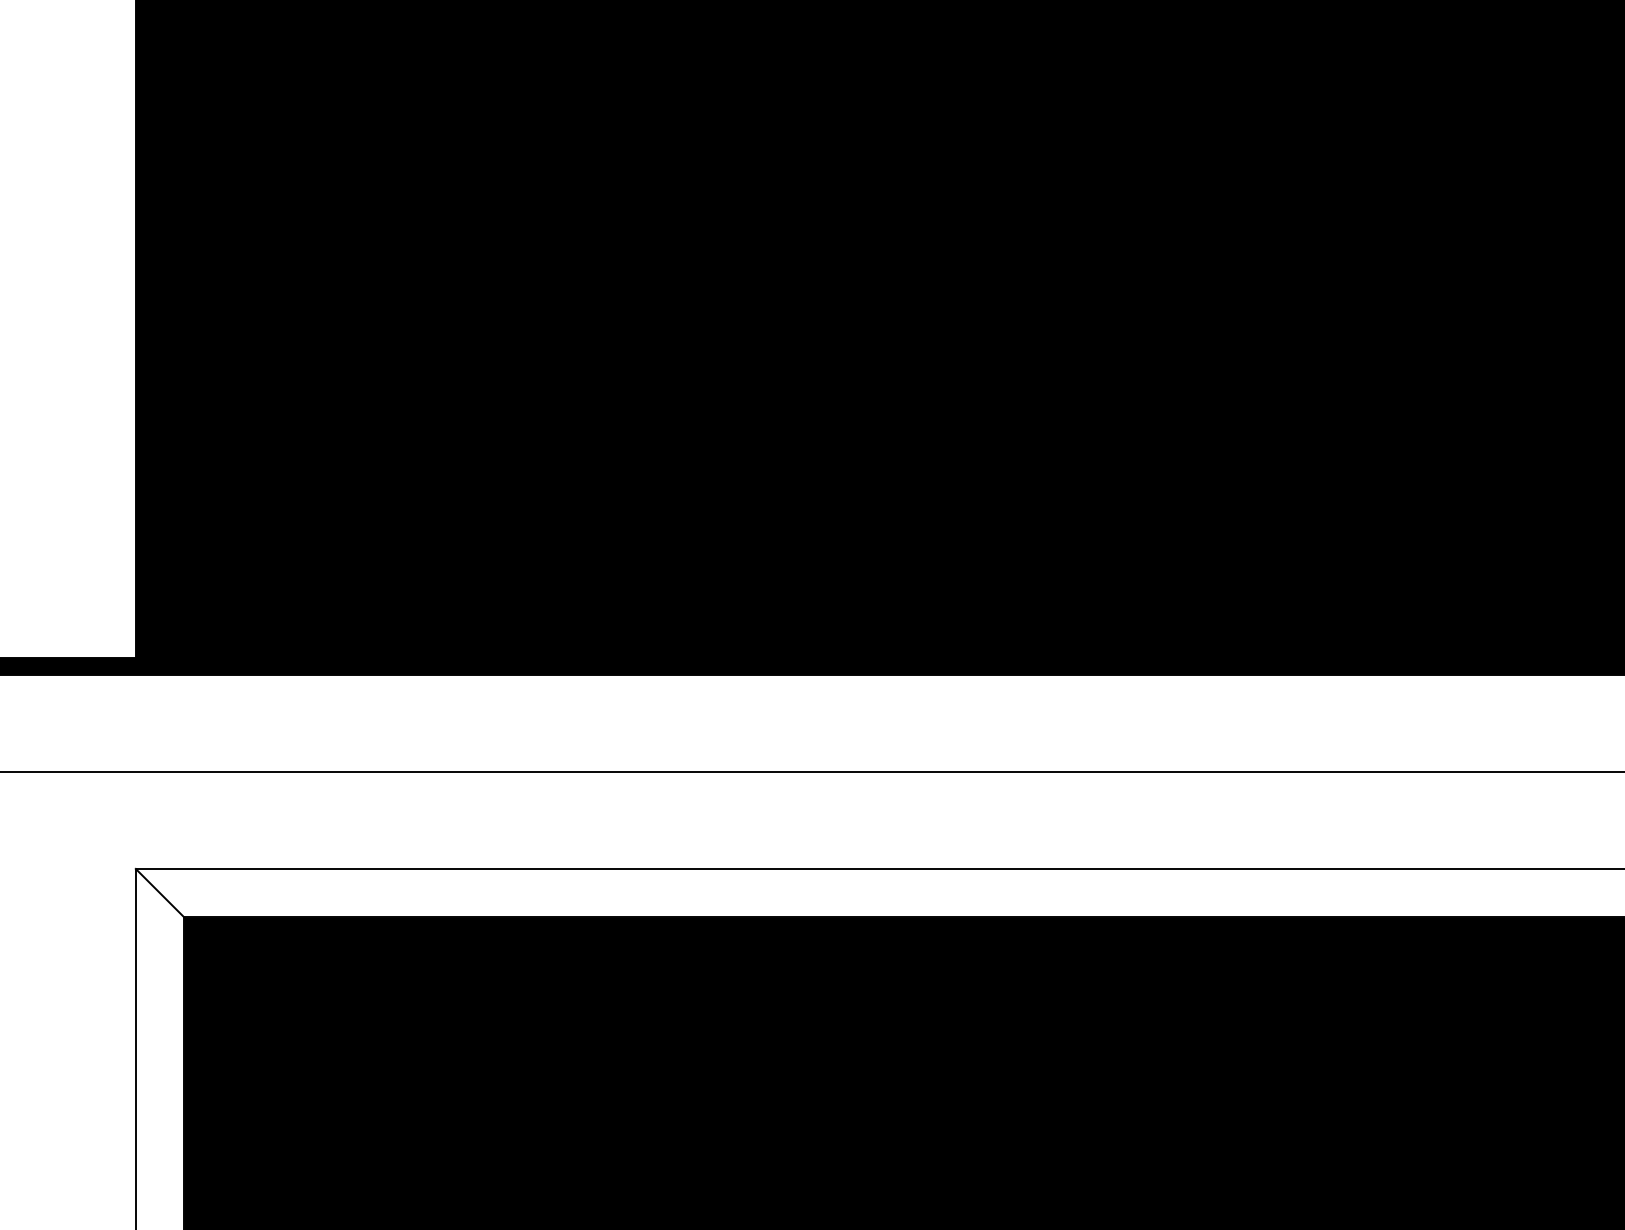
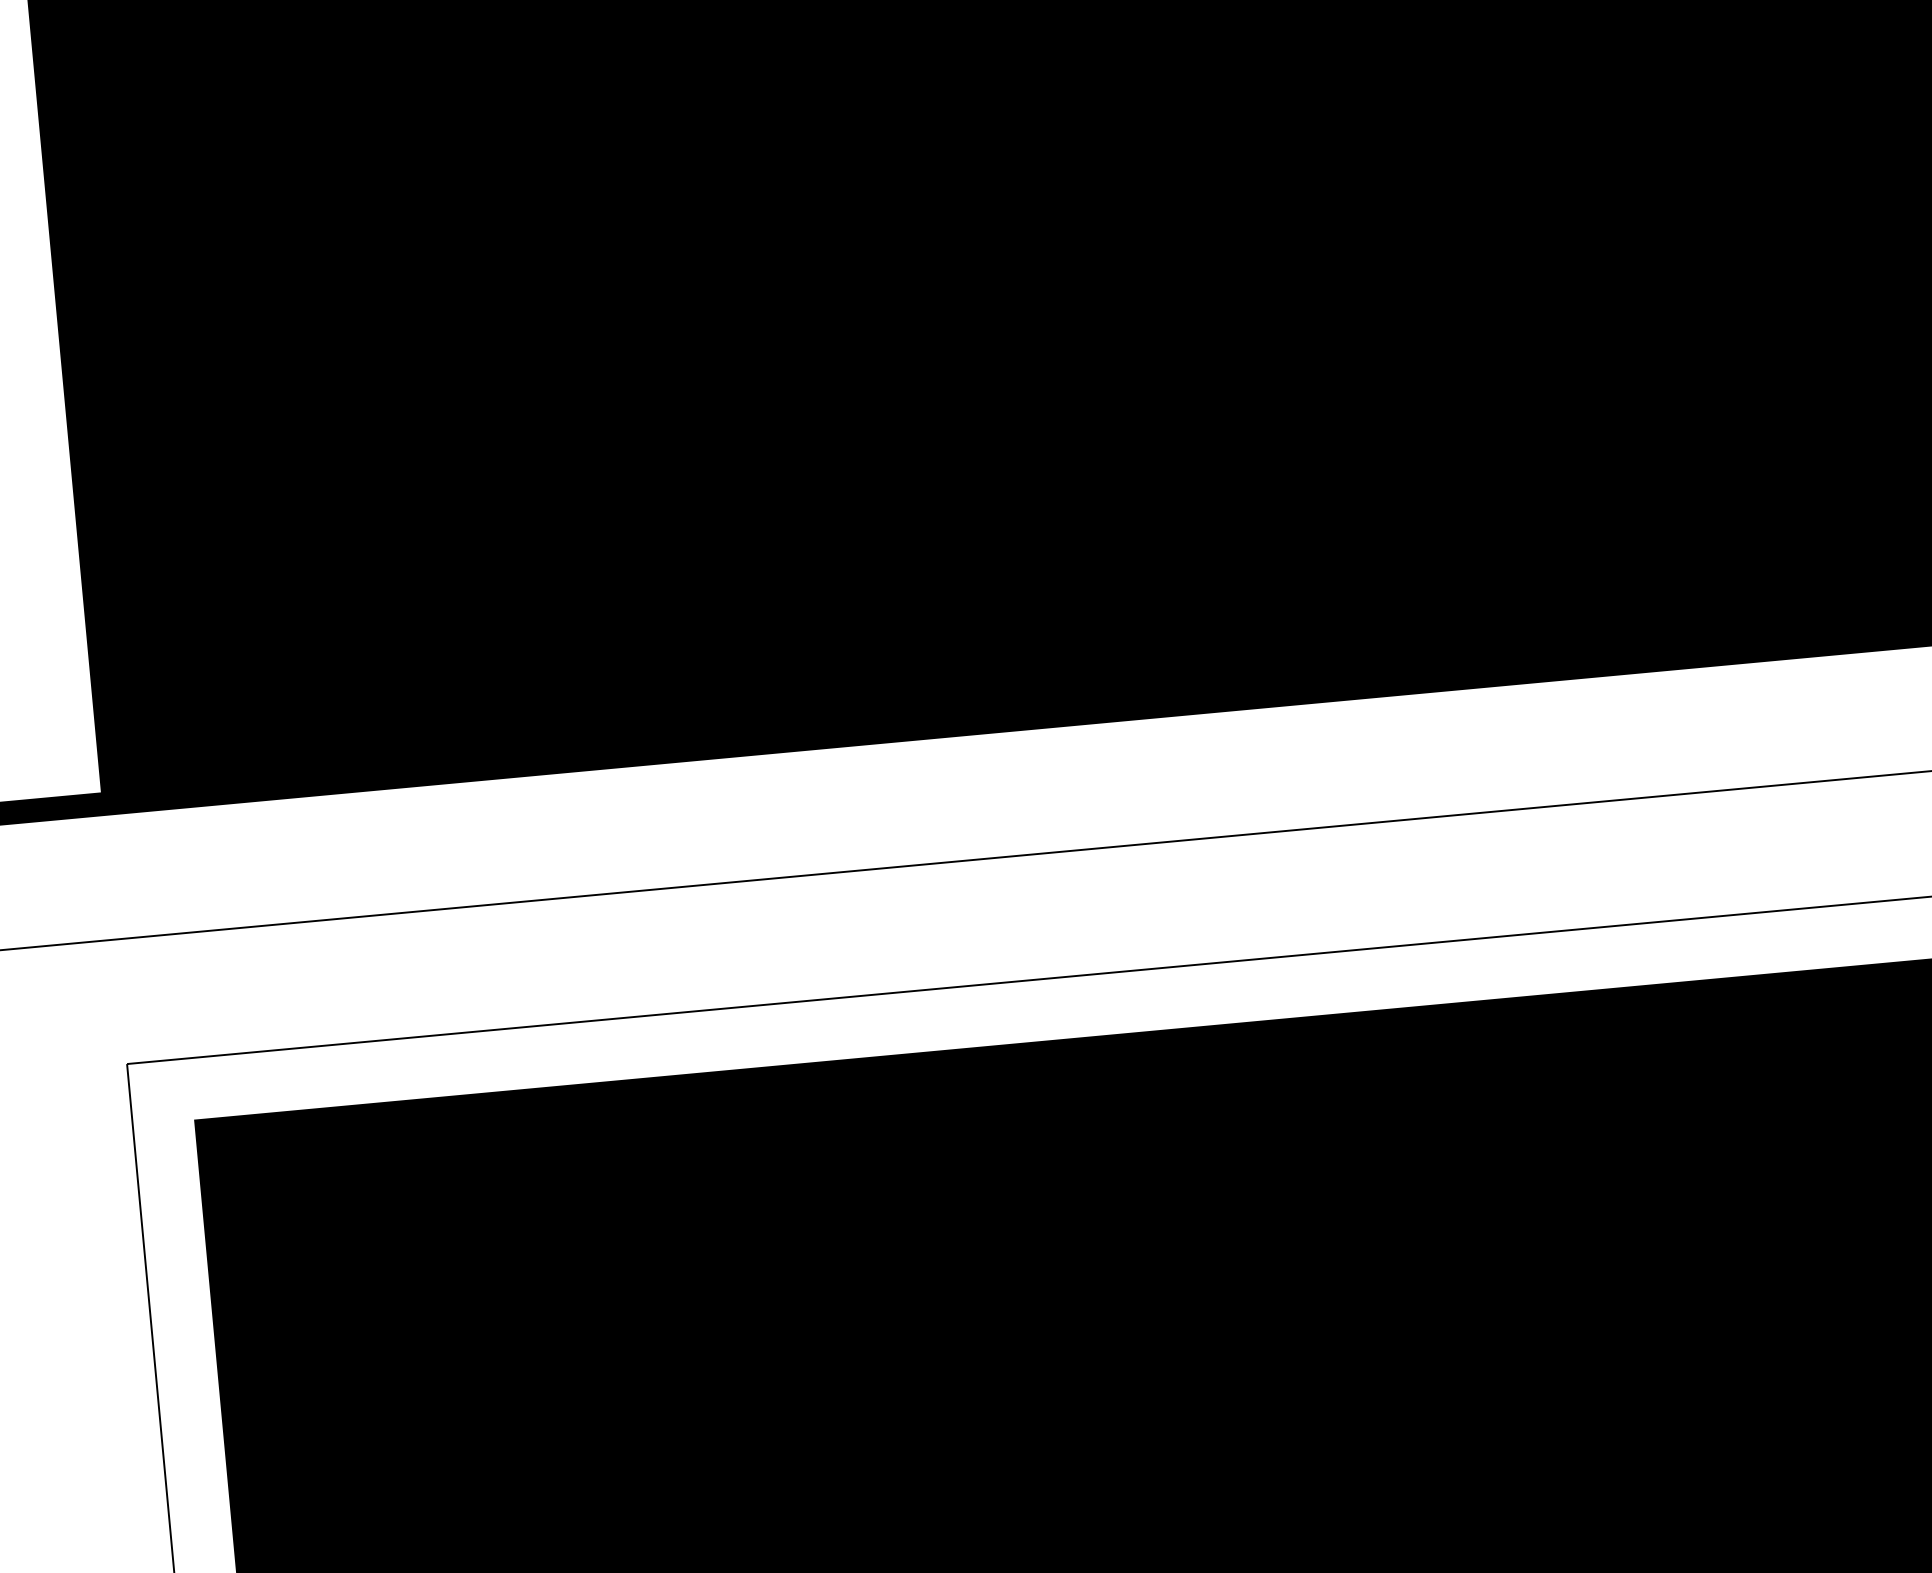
line: (159, 892) -> (160, 1091), removed

